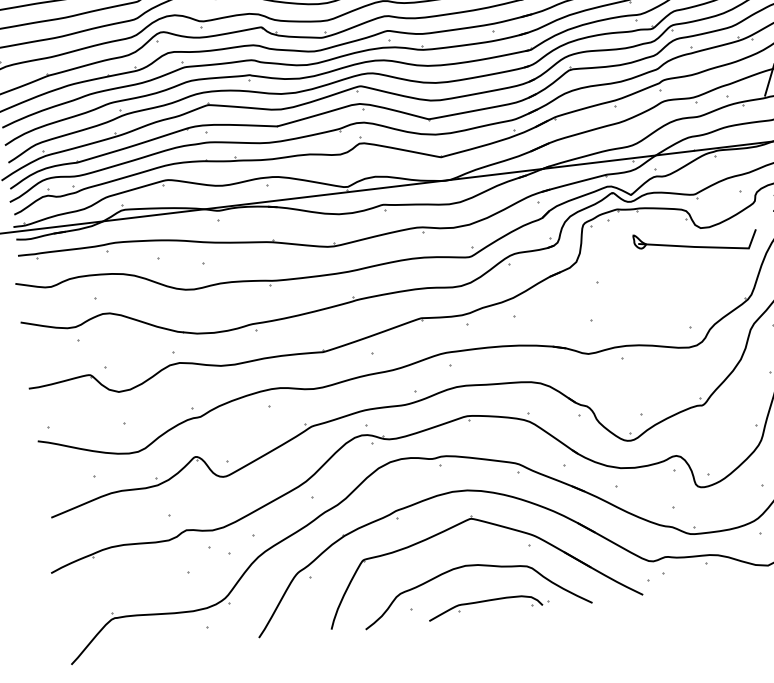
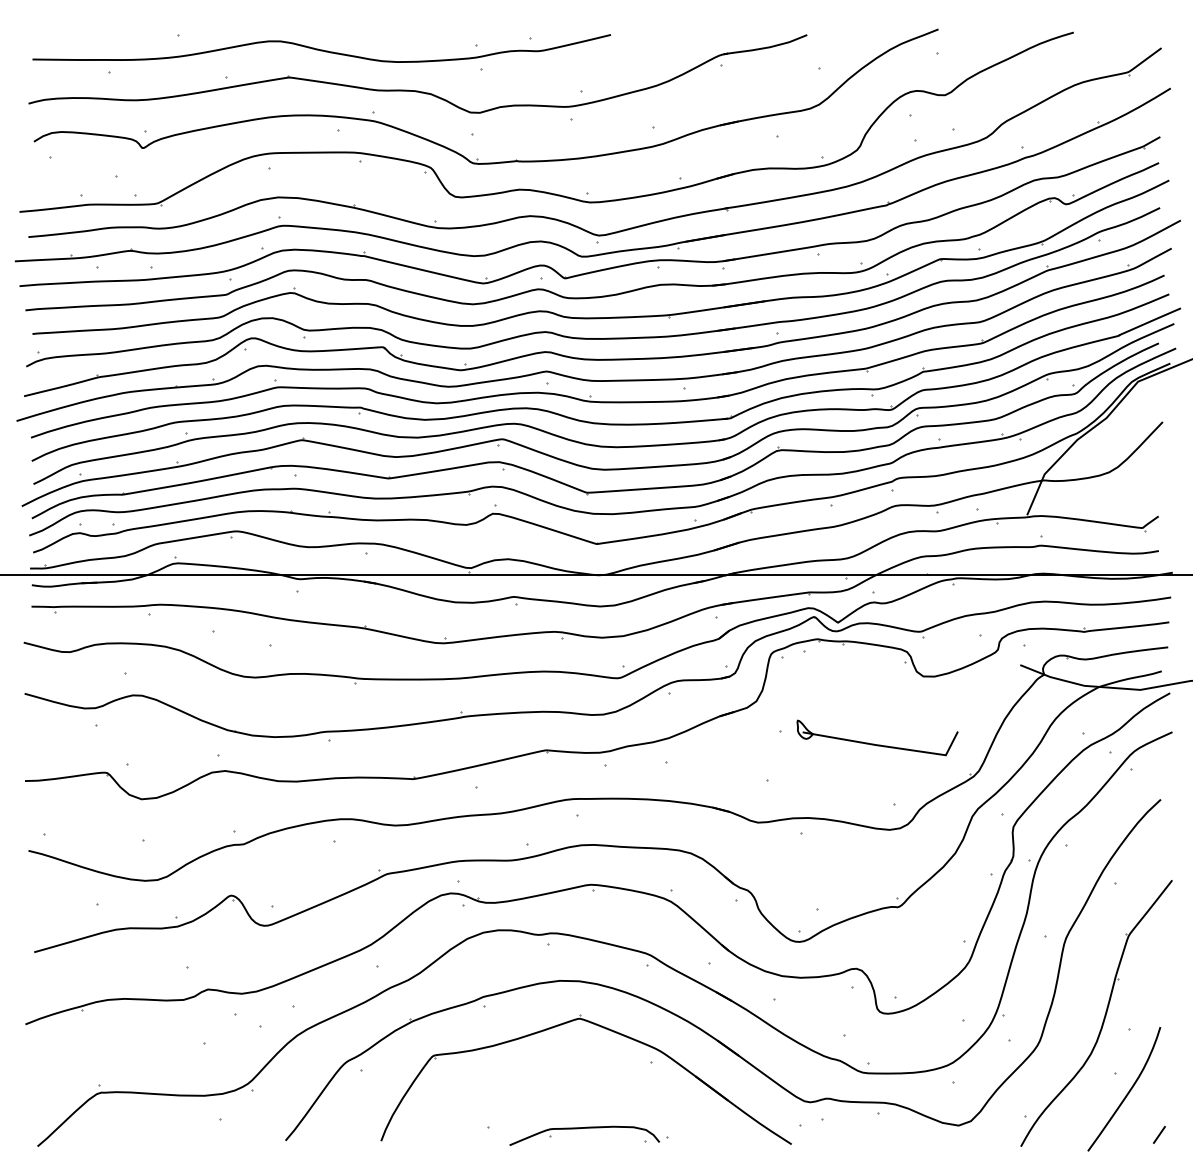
part: (693, 245) -> (874, 743), moved
curve: (472, 566) -> (574, 1080), removed

